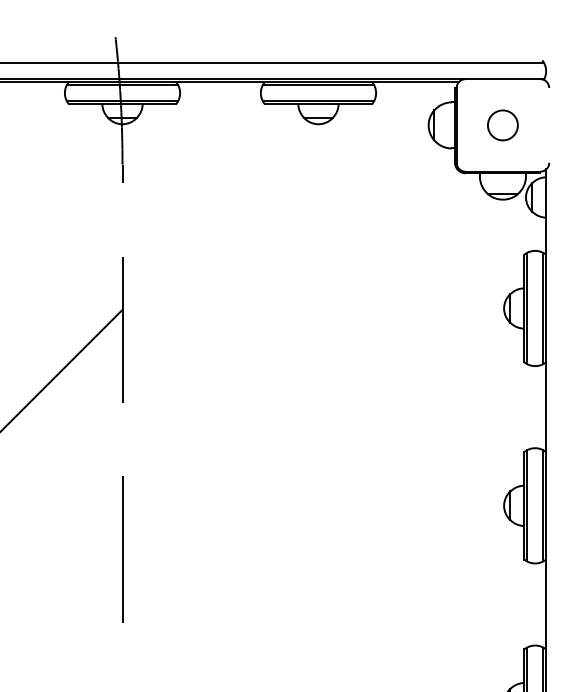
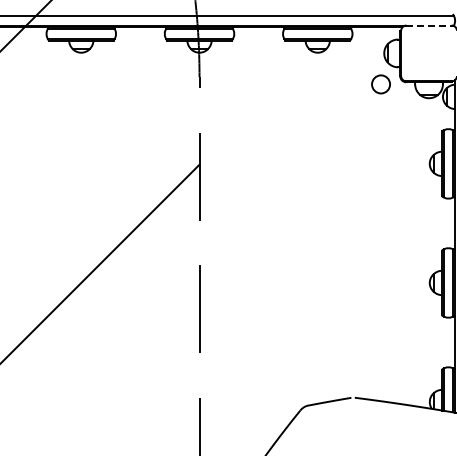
line: (503, 79) -> (429, 25), solid -> dashed
circle: (501, 125) -> (380, 84), moved

